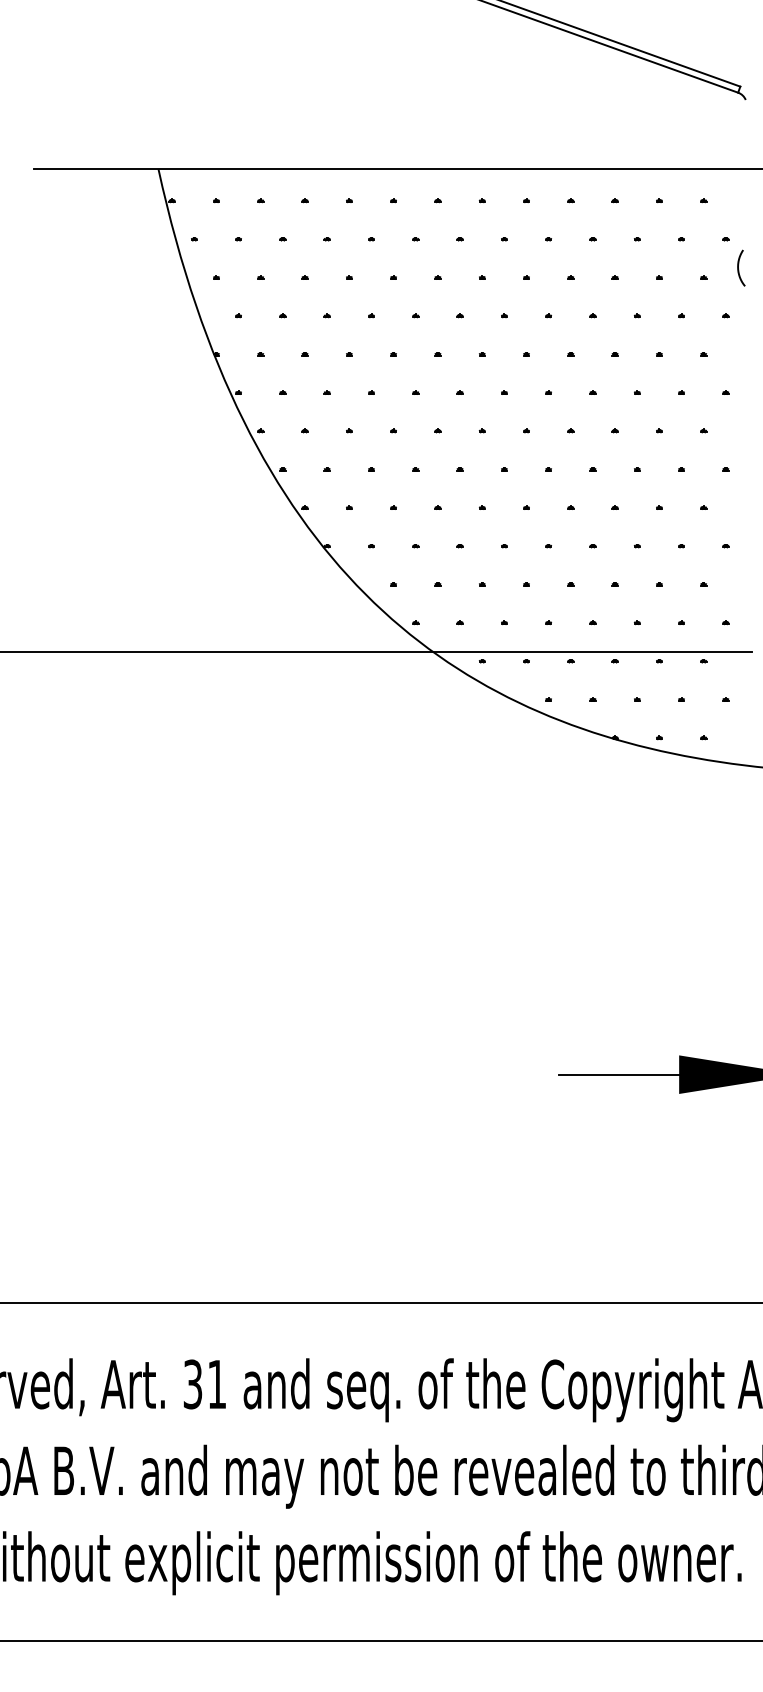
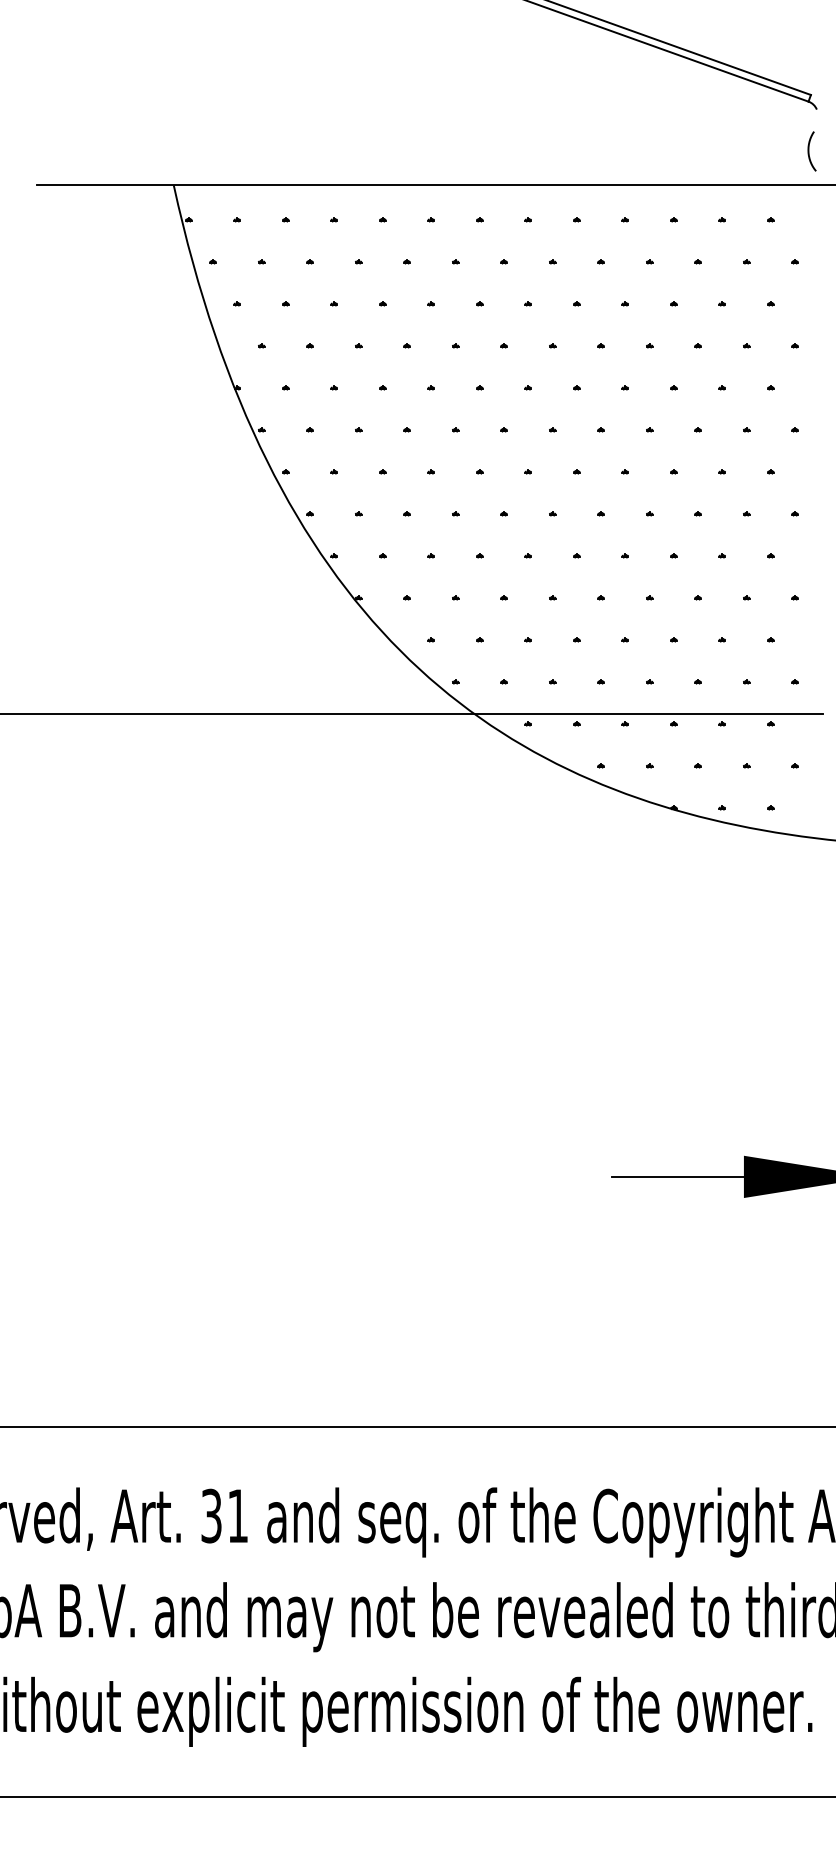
curve: (739, 269) -> (810, 152), moved

